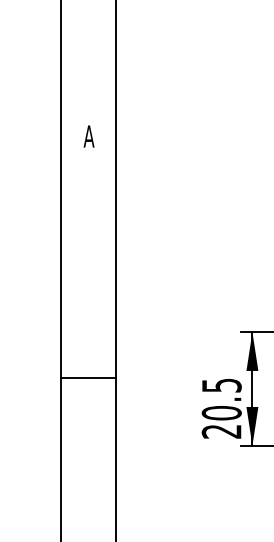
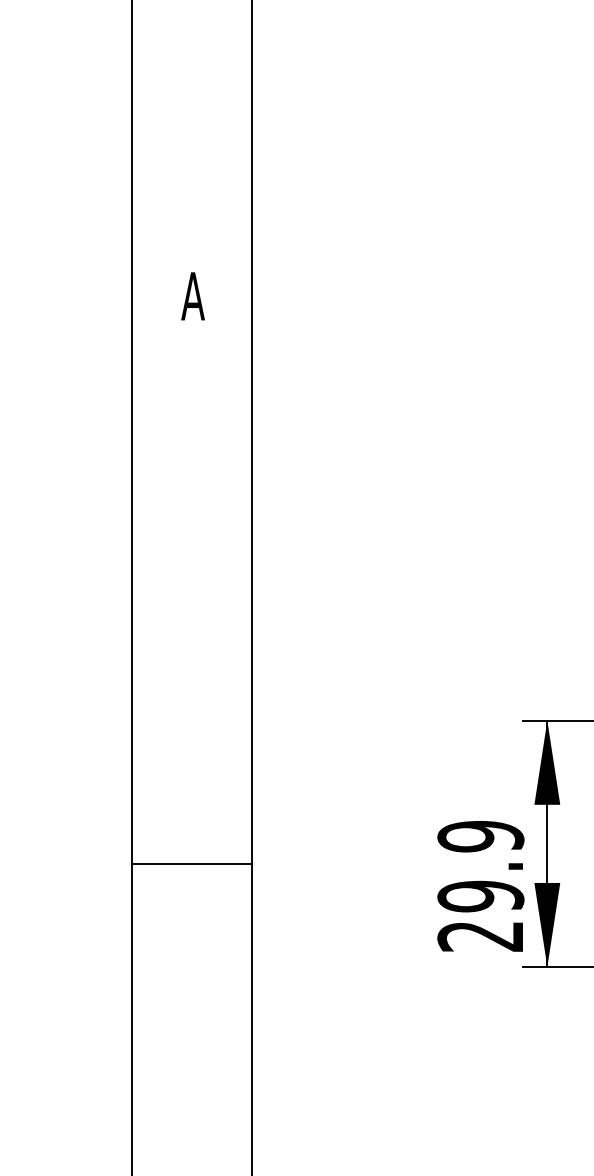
line: (88, 378) -> (191, 864), moved
text: (221, 399) -> (480, 866), 20.5 -> 29.9

